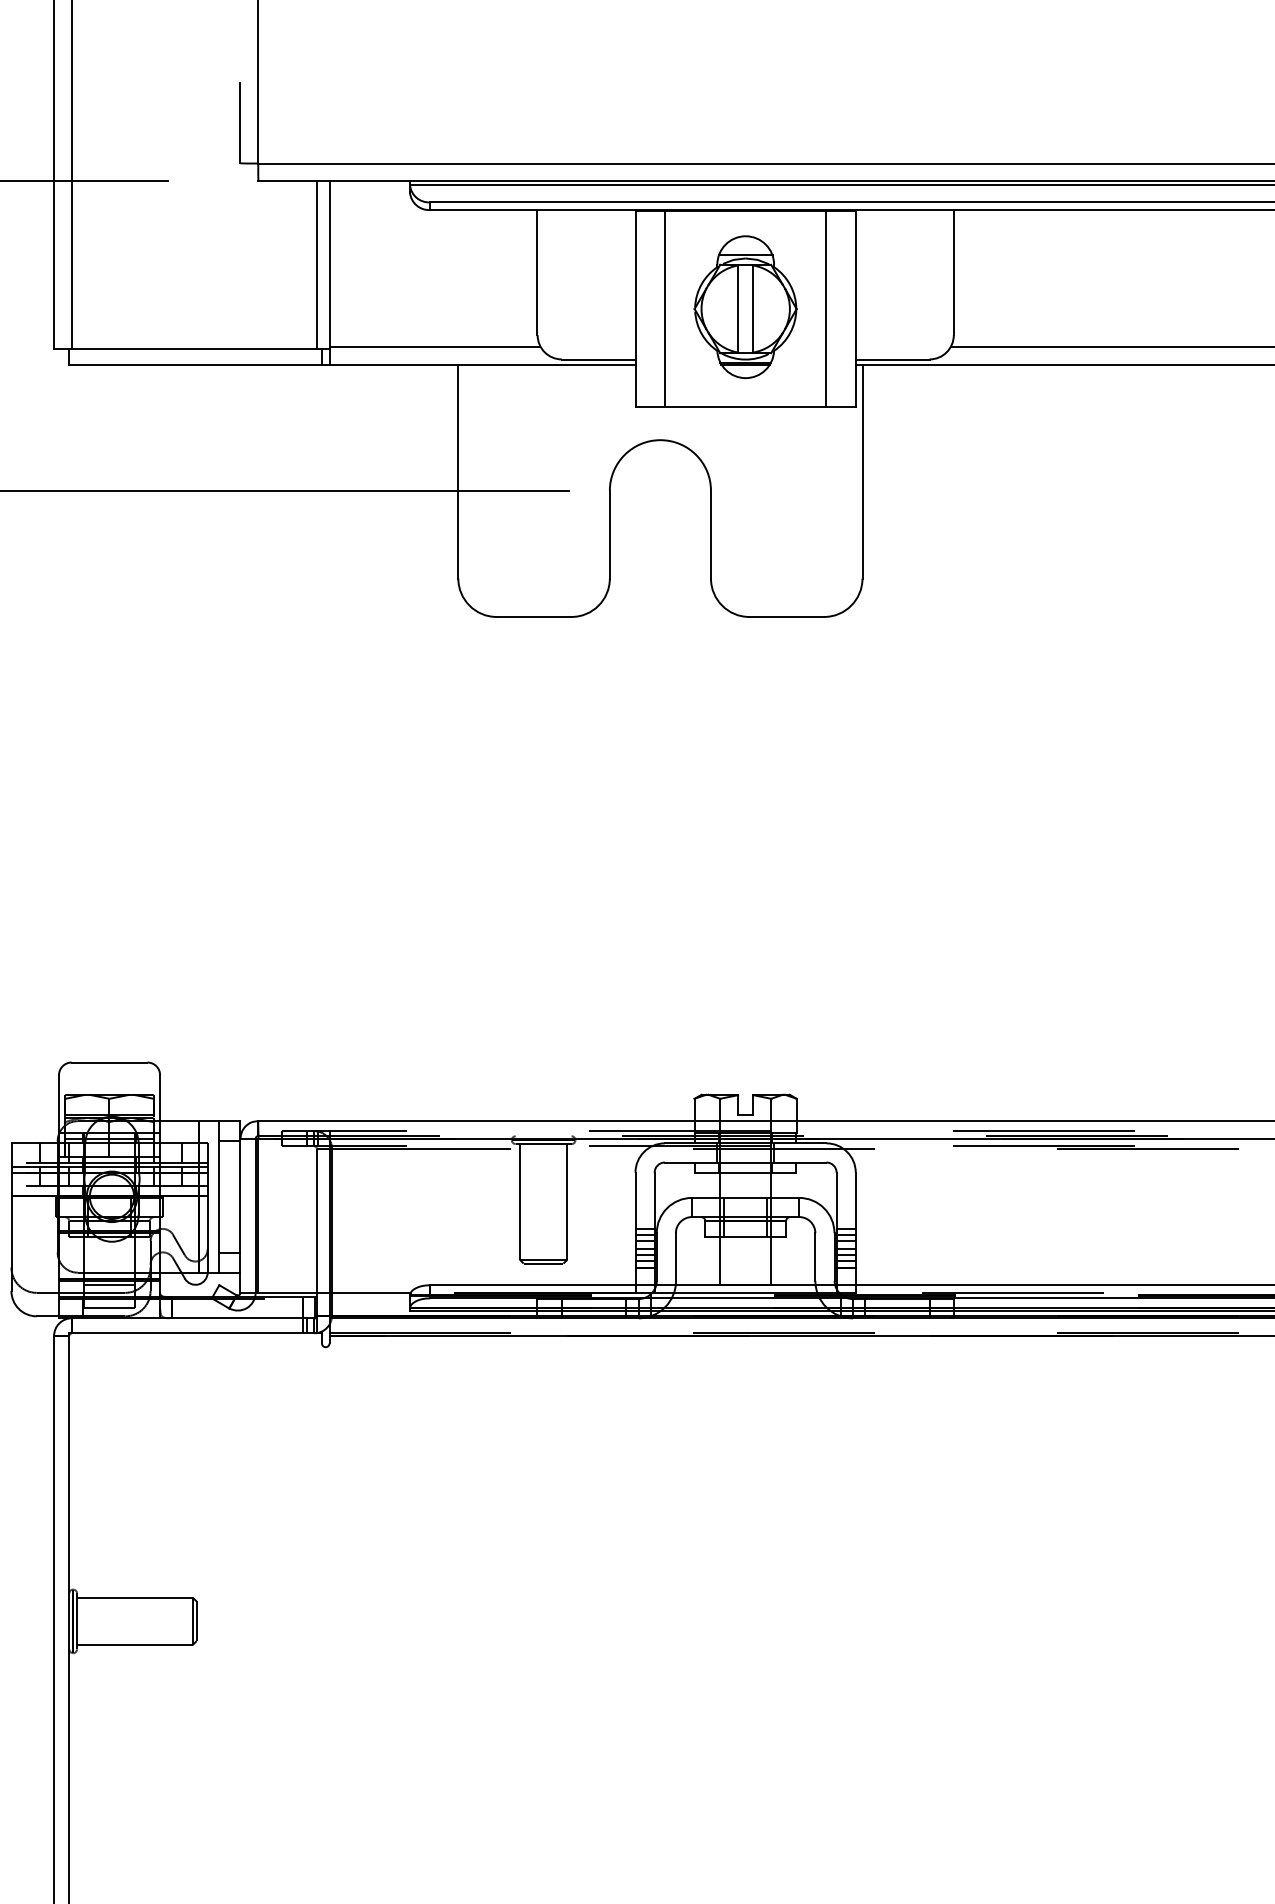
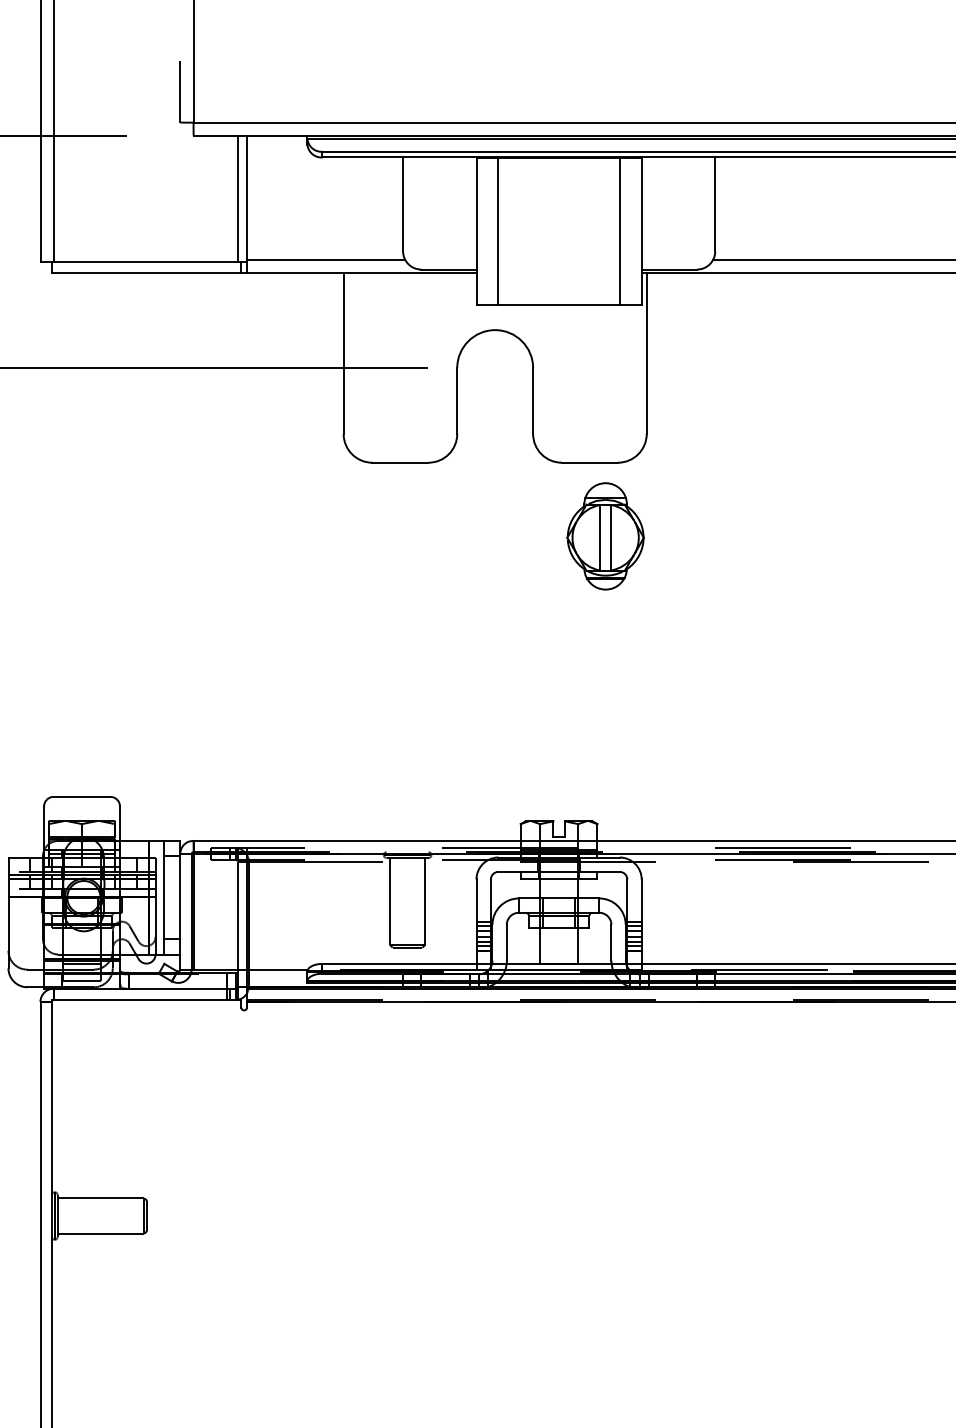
part: (745, 306) -> (605, 535), moved

